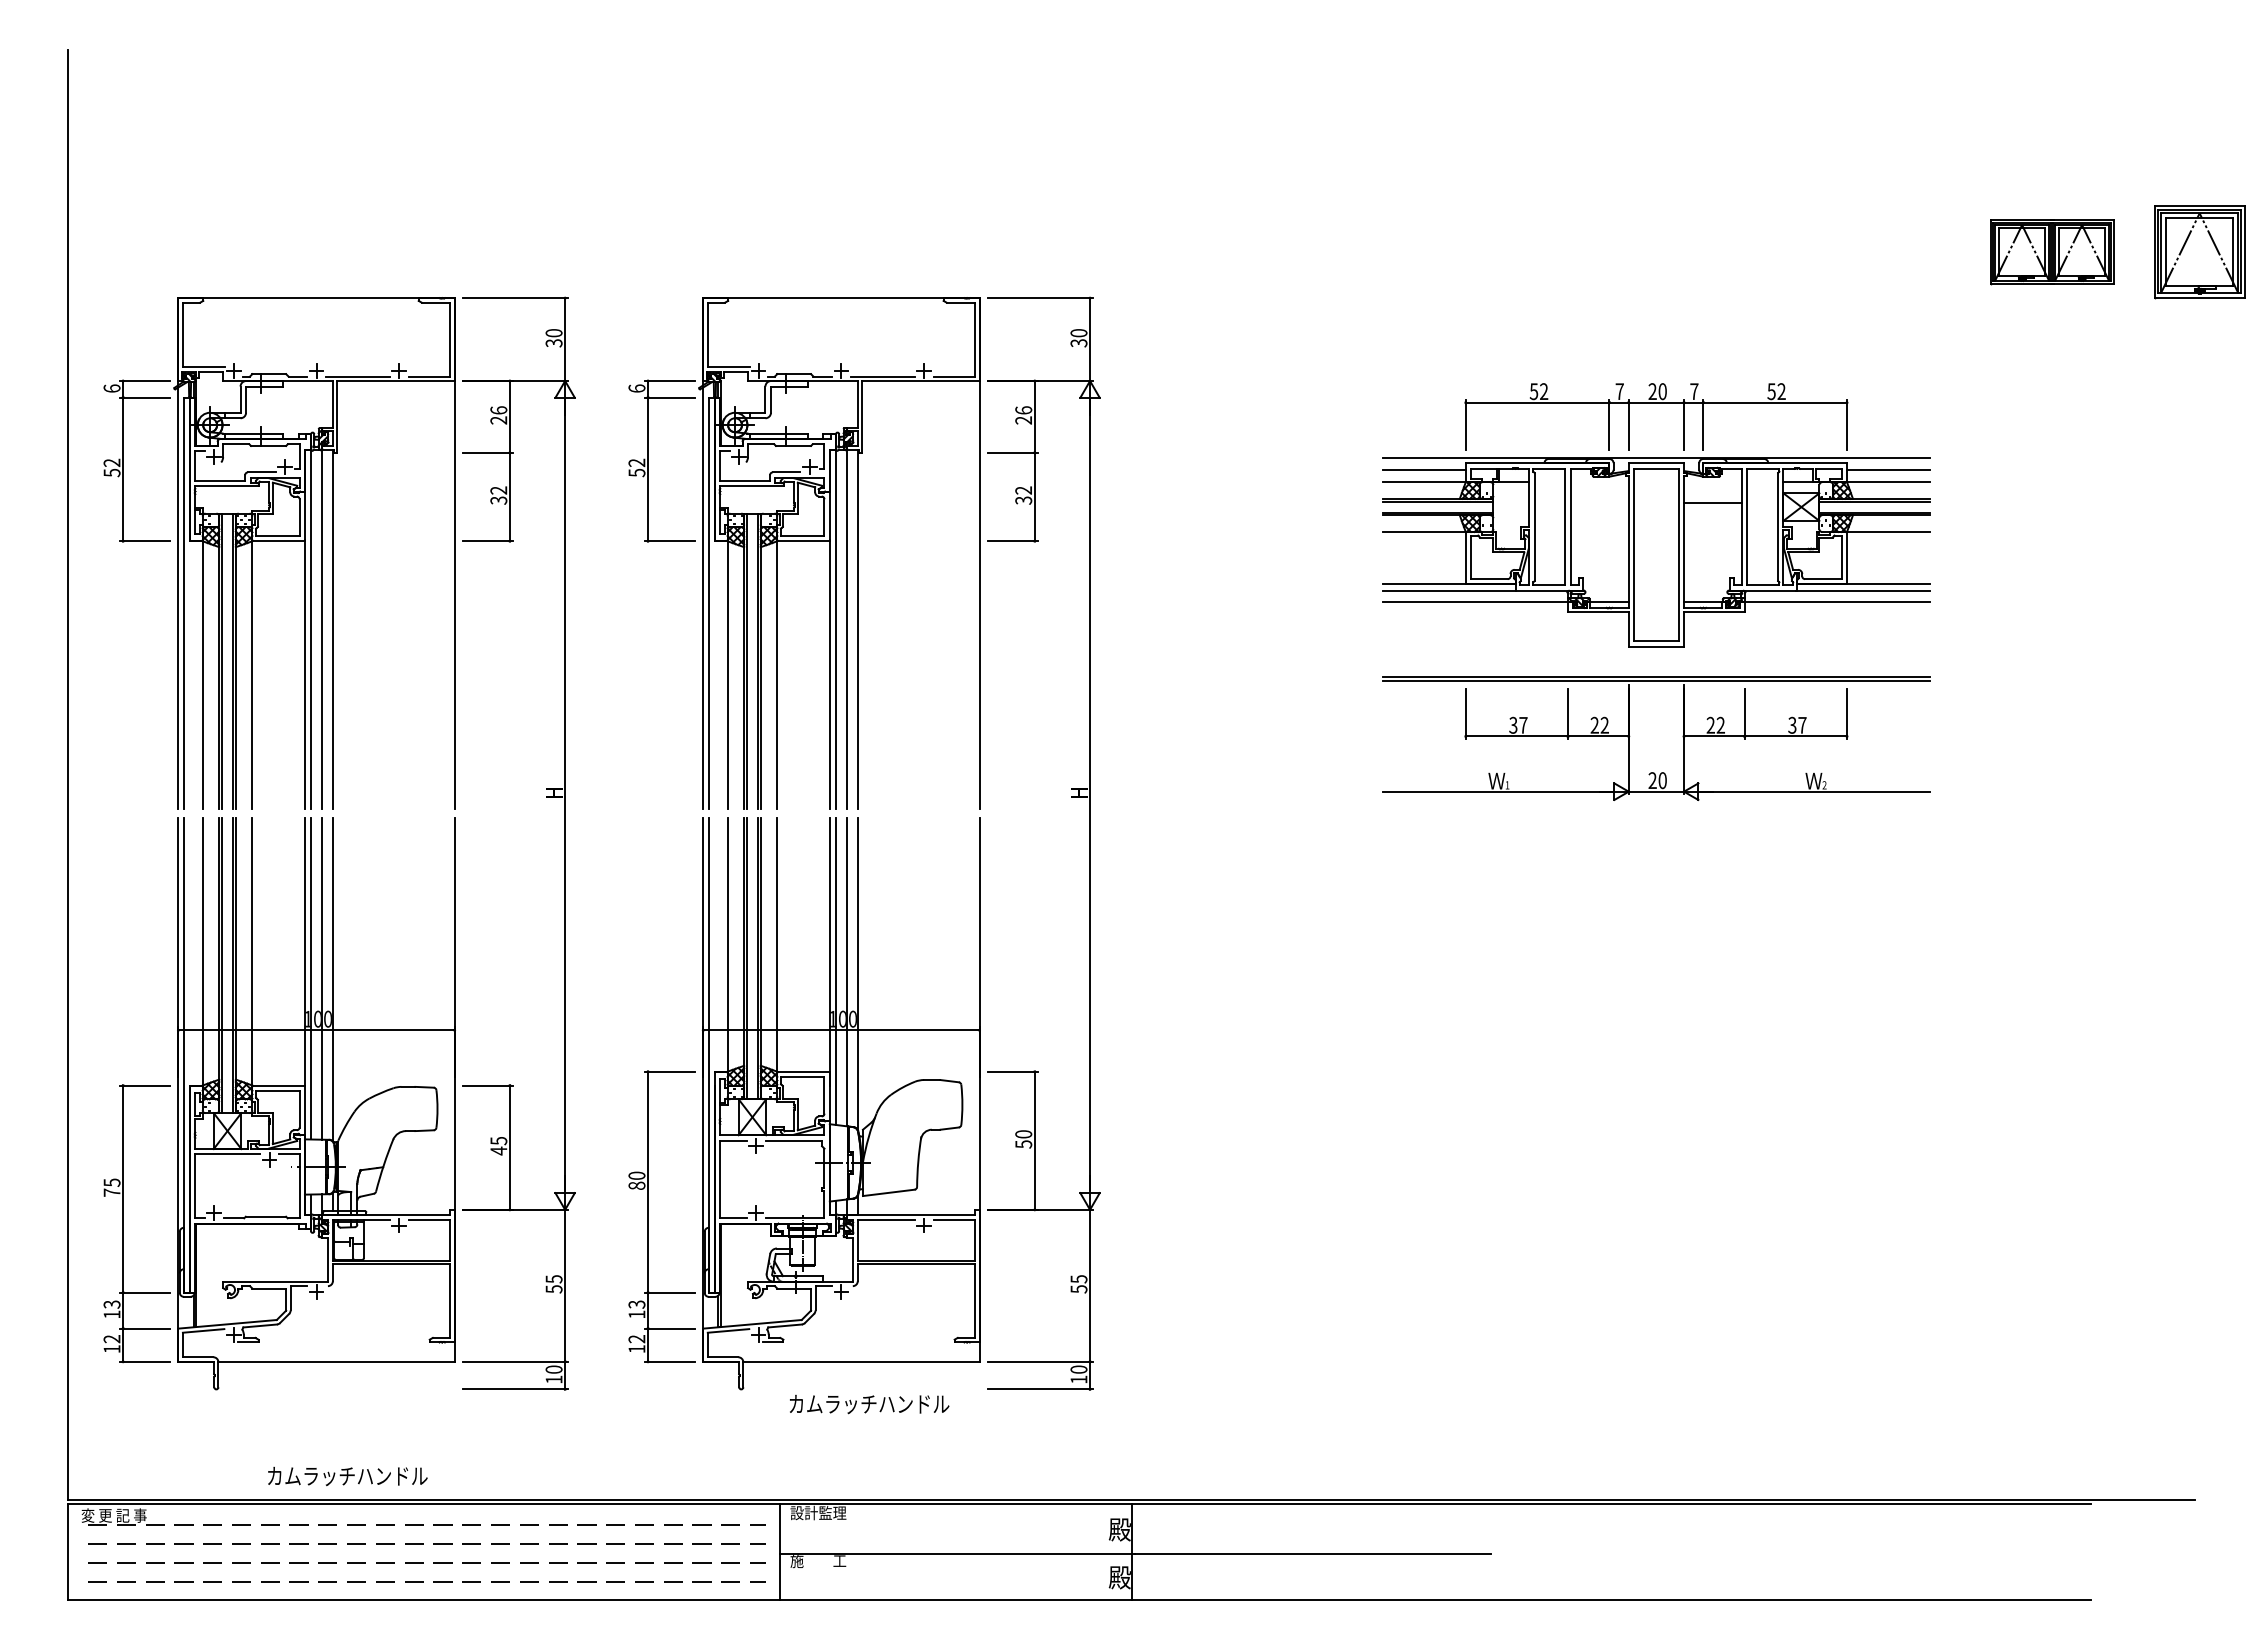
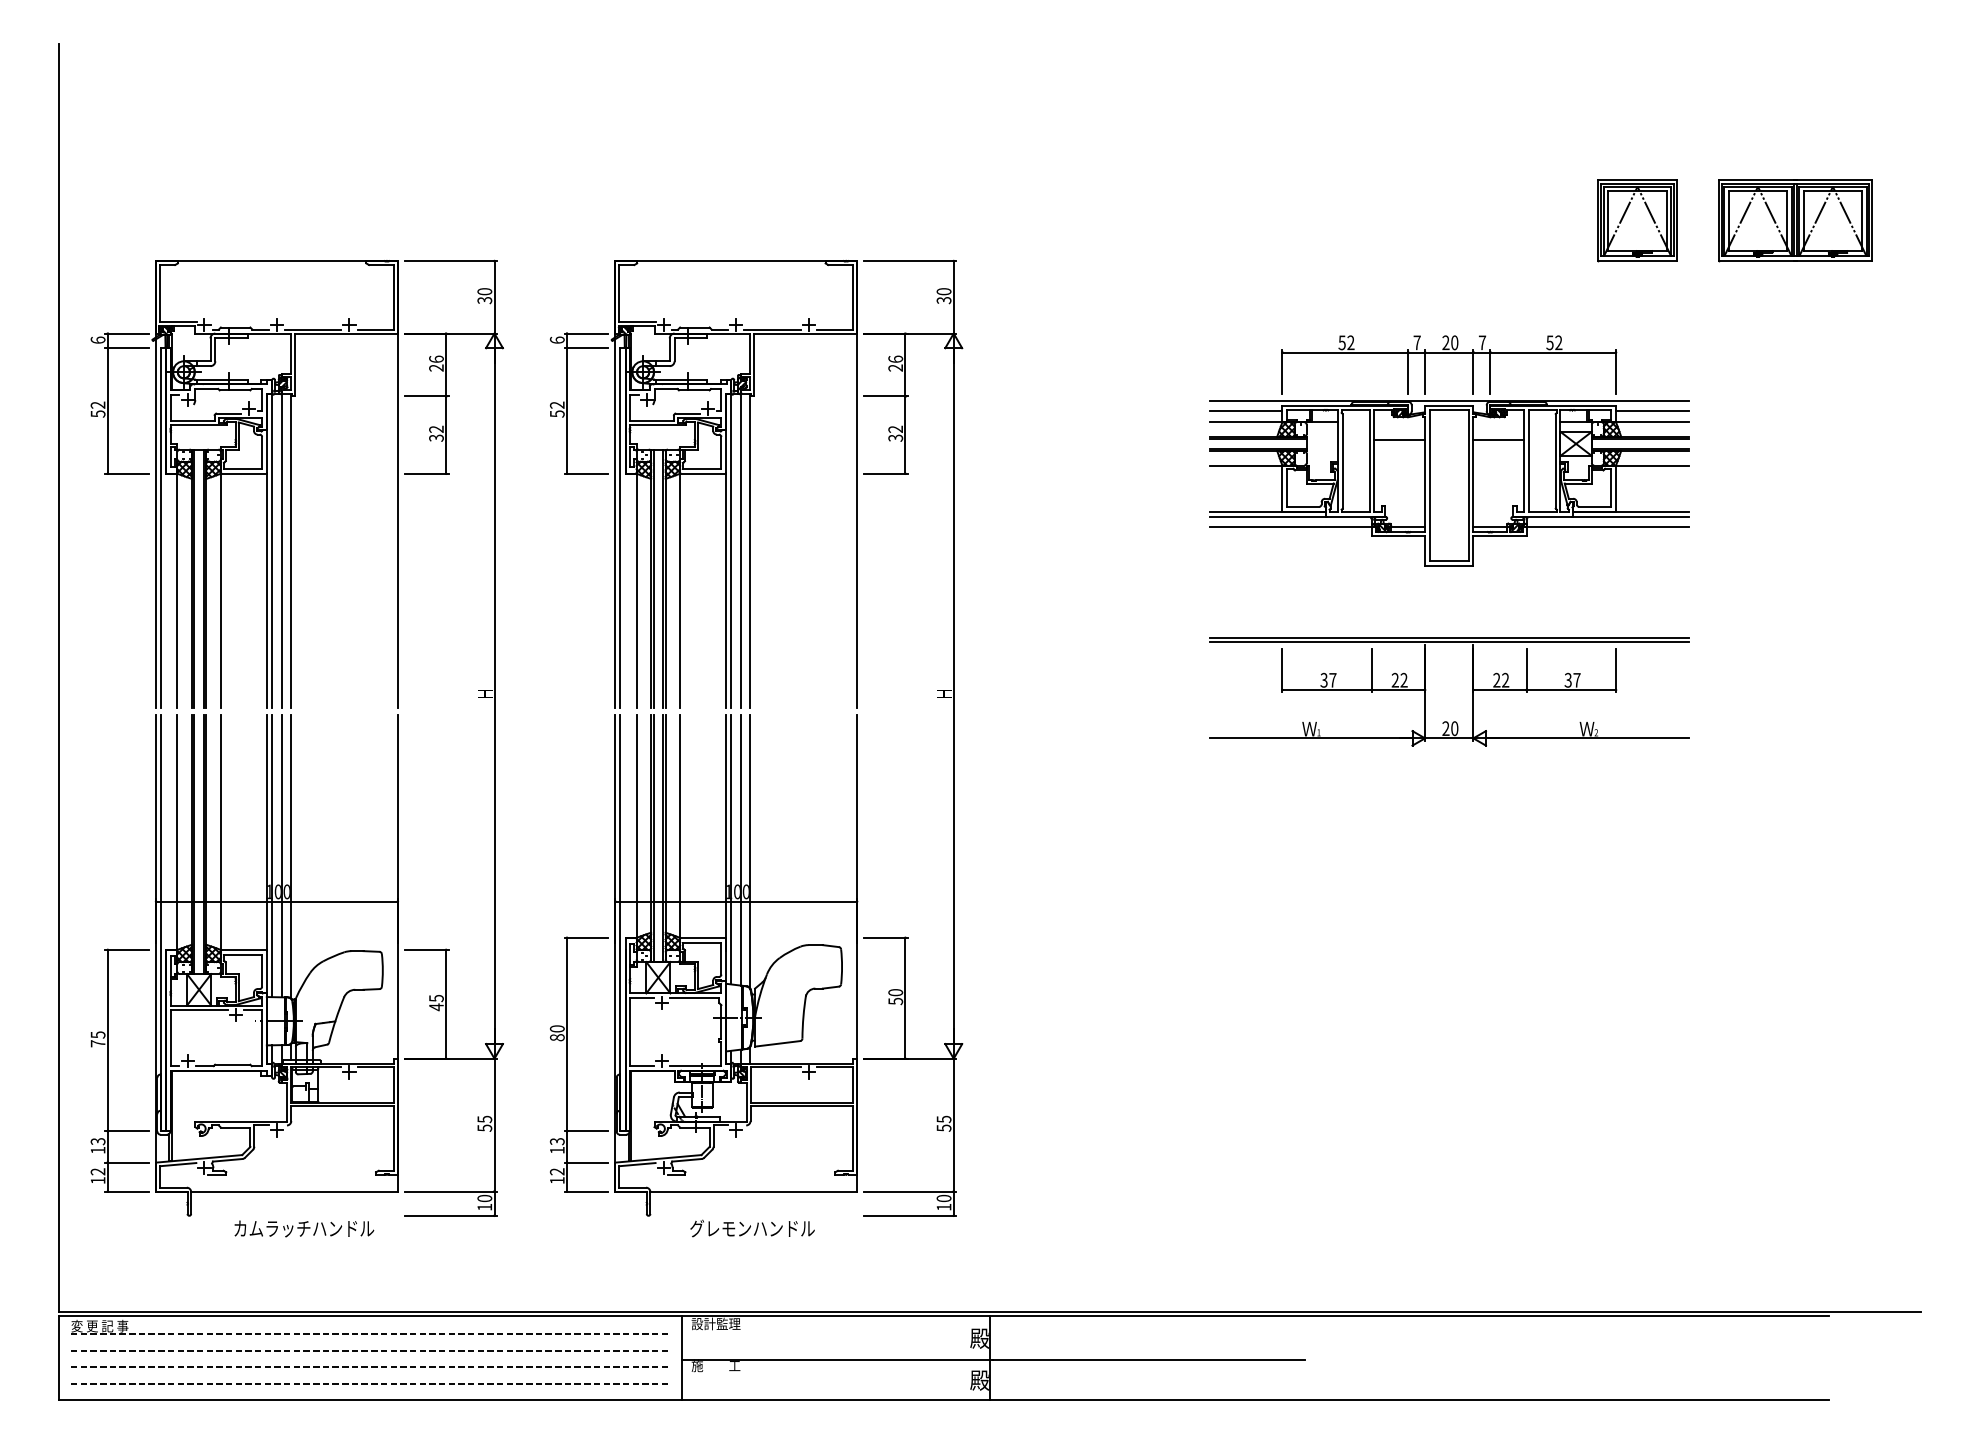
part: (2051, 252) -> (1794, 221), size x1.43
part: (2199, 252) -> (1637, 221), moved
line: (1599, 502) -> (1399, 439), added
part: (1630, 736) -> (1426, 690), moved
text: (868, 1403) -> (759, 1228), カムラッチハンドル -> グレモンハンドル
text: (347, 1476) -> (304, 1229), moved

